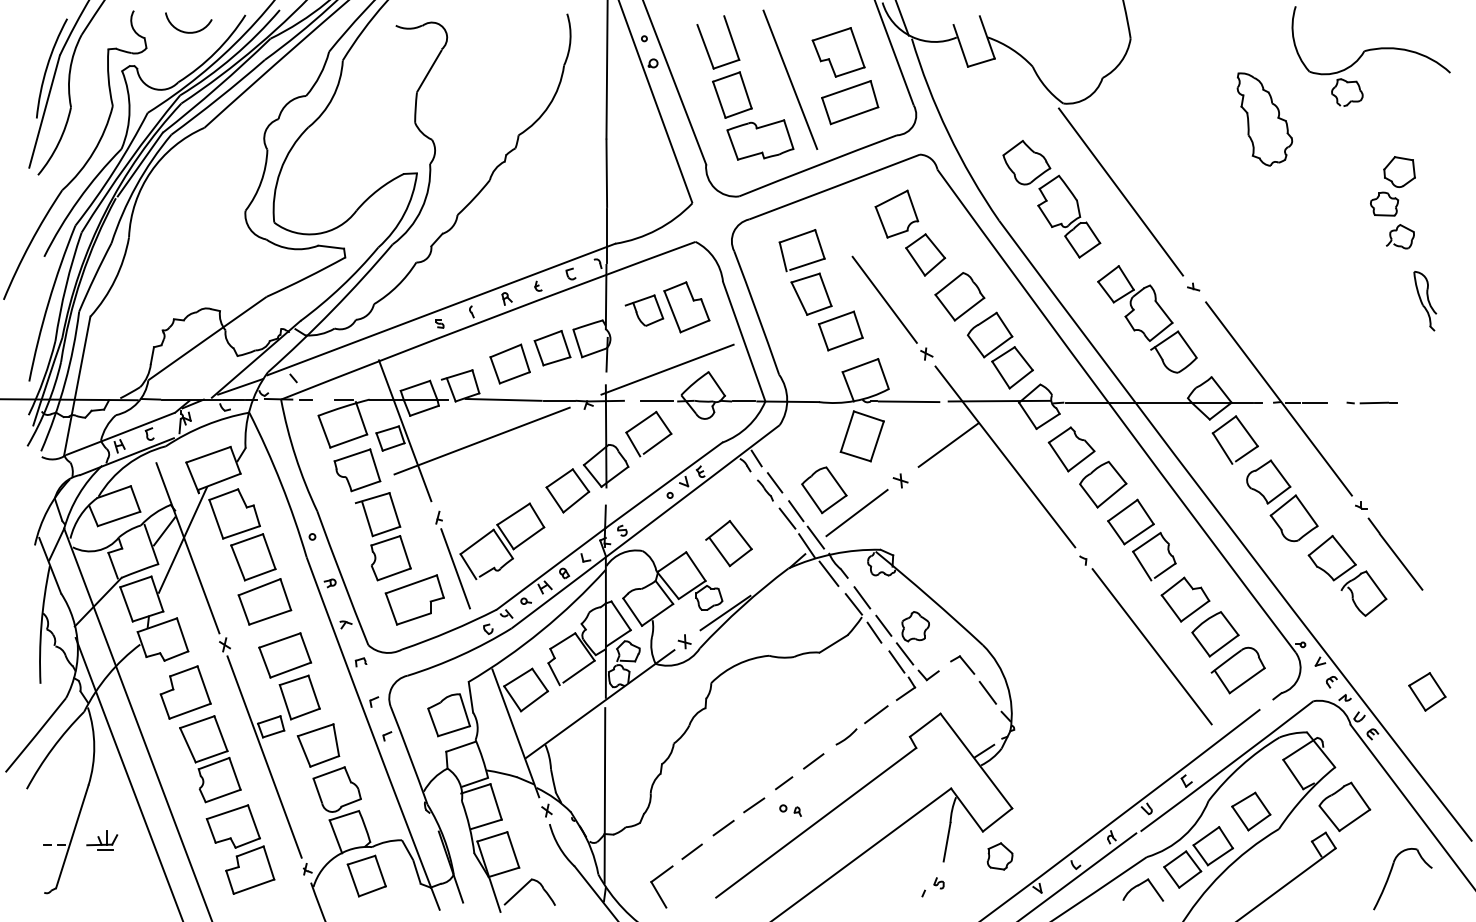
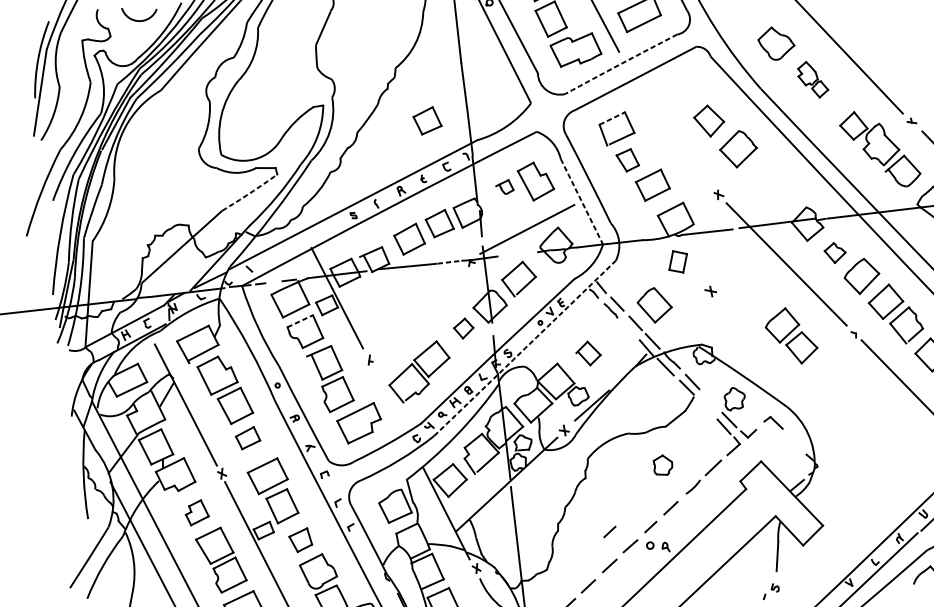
arc: (817, 165) -> (620, 64), solid -> dashed
part: (552, 210) -> (427, 121), added
part: (896, 213) -> (683, 92), removed
part: (1069, 216) -> (813, 79), size x0.6
line: (797, 236) -> (612, 118), solid -> dashed
arc: (306, 277) -> (250, 192), solid -> dashed
part: (811, 293) -> (627, 159), size x0.7
line: (884, 299) -> (682, 157), removed
part: (644, 310) -> (504, 187), size x0.6
line: (744, 342) -> (582, 202), solid -> dashed
part: (999, 350) -> (790, 336), moved
line: (559, 400) -> (449, 262), solid -> dashed
line: (656, 401) -> (521, 254), removed
part: (861, 436) -> (677, 262), size x0.6
line: (481, 440) -> (395, 298), removed
line: (948, 444) -> (743, 260), removed
part: (1071, 449) -> (835, 253), size x0.6
line: (352, 455) -> (300, 321), solid -> dashed
part: (567, 490) -> (463, 328), size x0.6
line: (856, 512) -> (680, 319), removed
line: (787, 518) -> (629, 329), removed
arc: (645, 526) -> (524, 348), solid -> dashed
line: (182, 539) -> (181, 399), removed
part: (728, 543) -> (588, 353), size x0.7
line: (455, 568) -> (387, 396), removed
part: (264, 601) -> (247, 437), size x0.6
line: (883, 625) -> (710, 400), removed
line: (874, 632) -> (704, 406), removed
part: (185, 692) -> (196, 512), size x0.6
line: (987, 692) -> (794, 441), removed
part: (318, 745) -> (300, 540), size x0.7
line: (729, 783) -> (610, 532), added
part: (790, 810) -> (658, 546), size x1.4
part: (999, 856) -> (662, 465), moved

